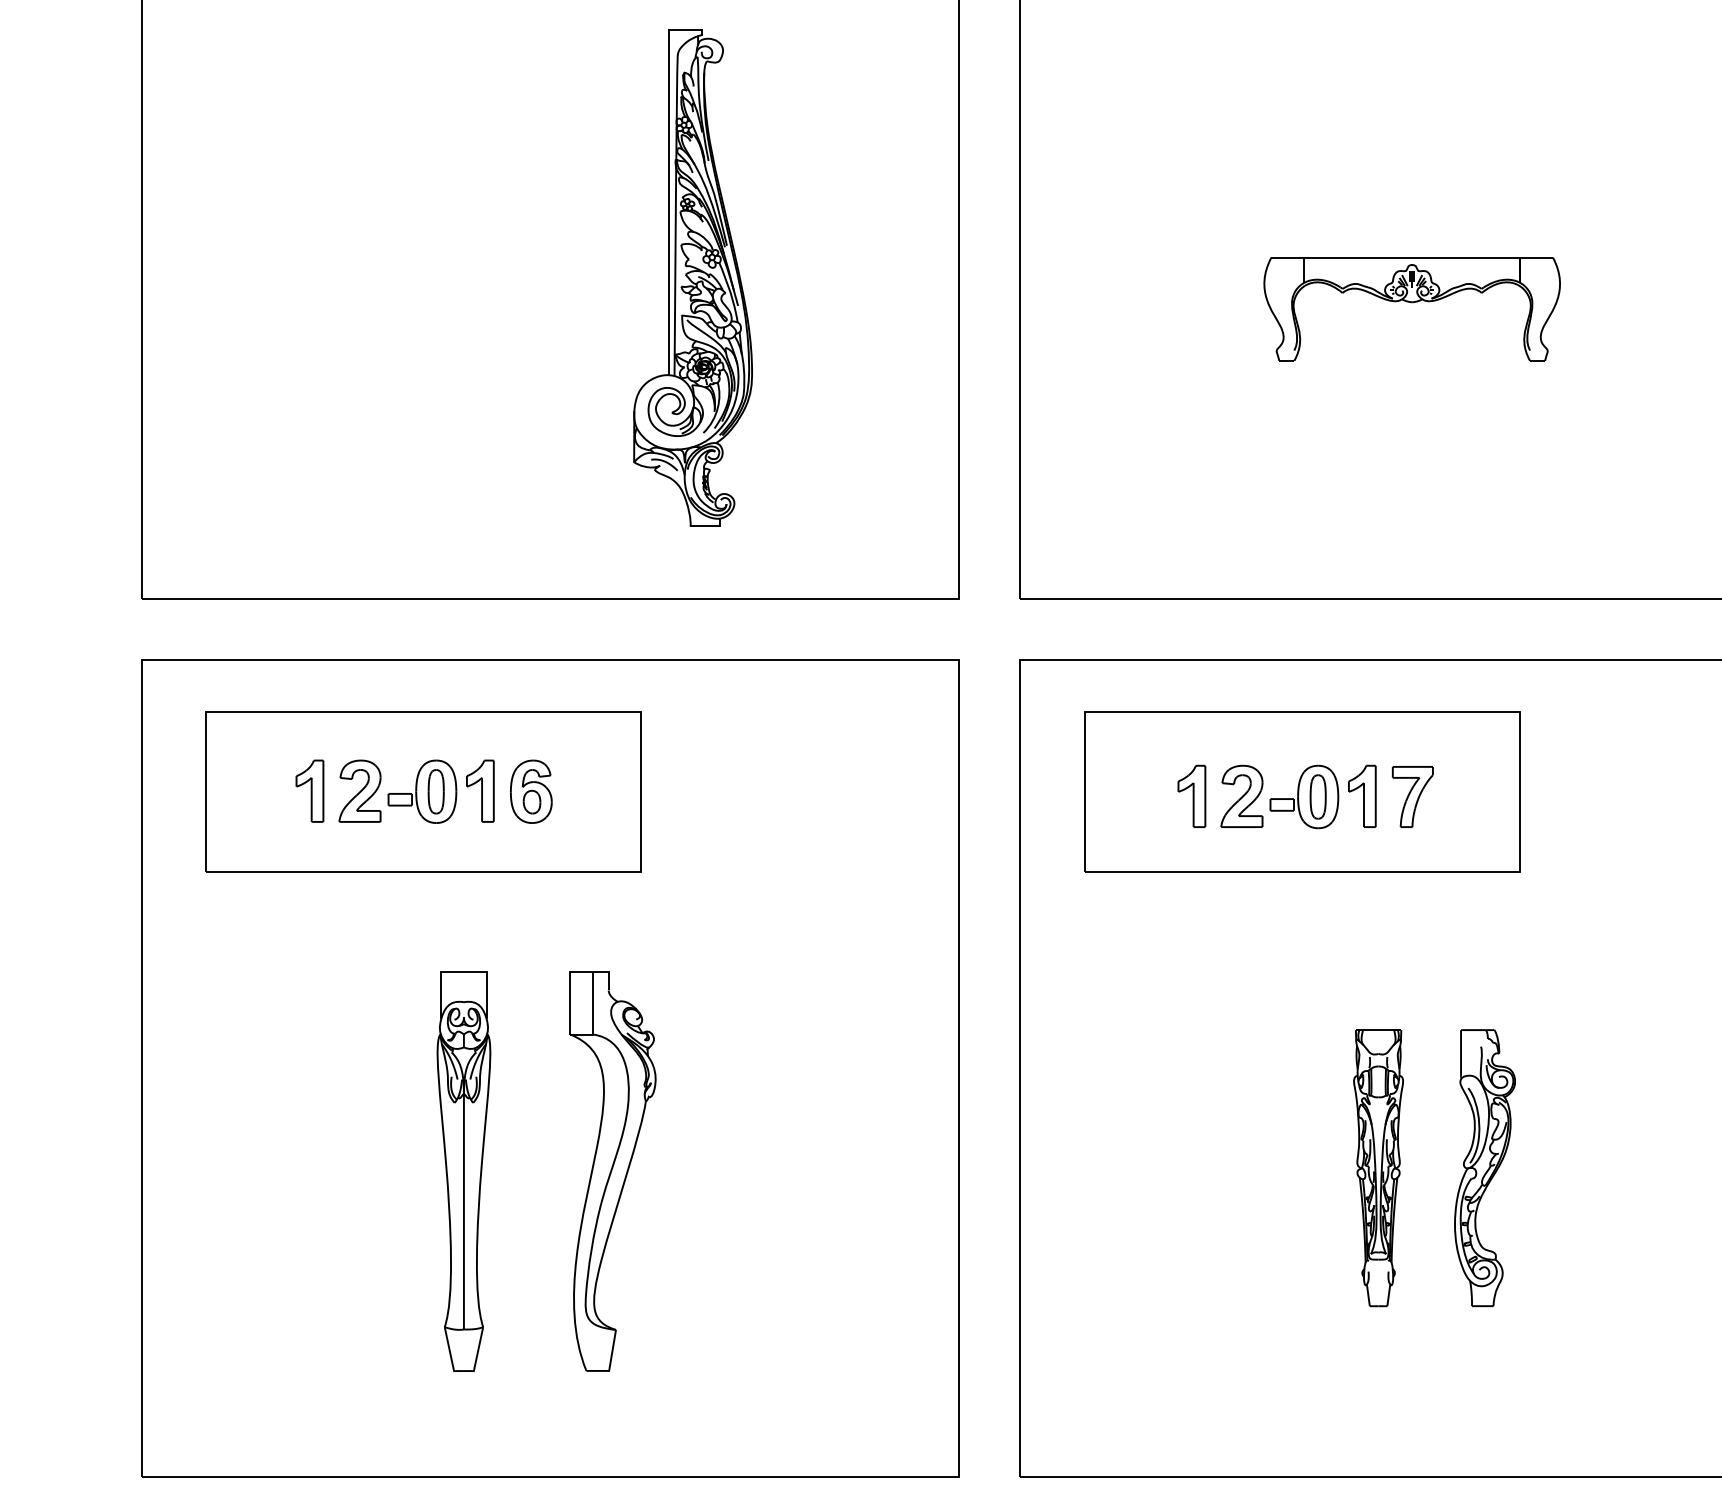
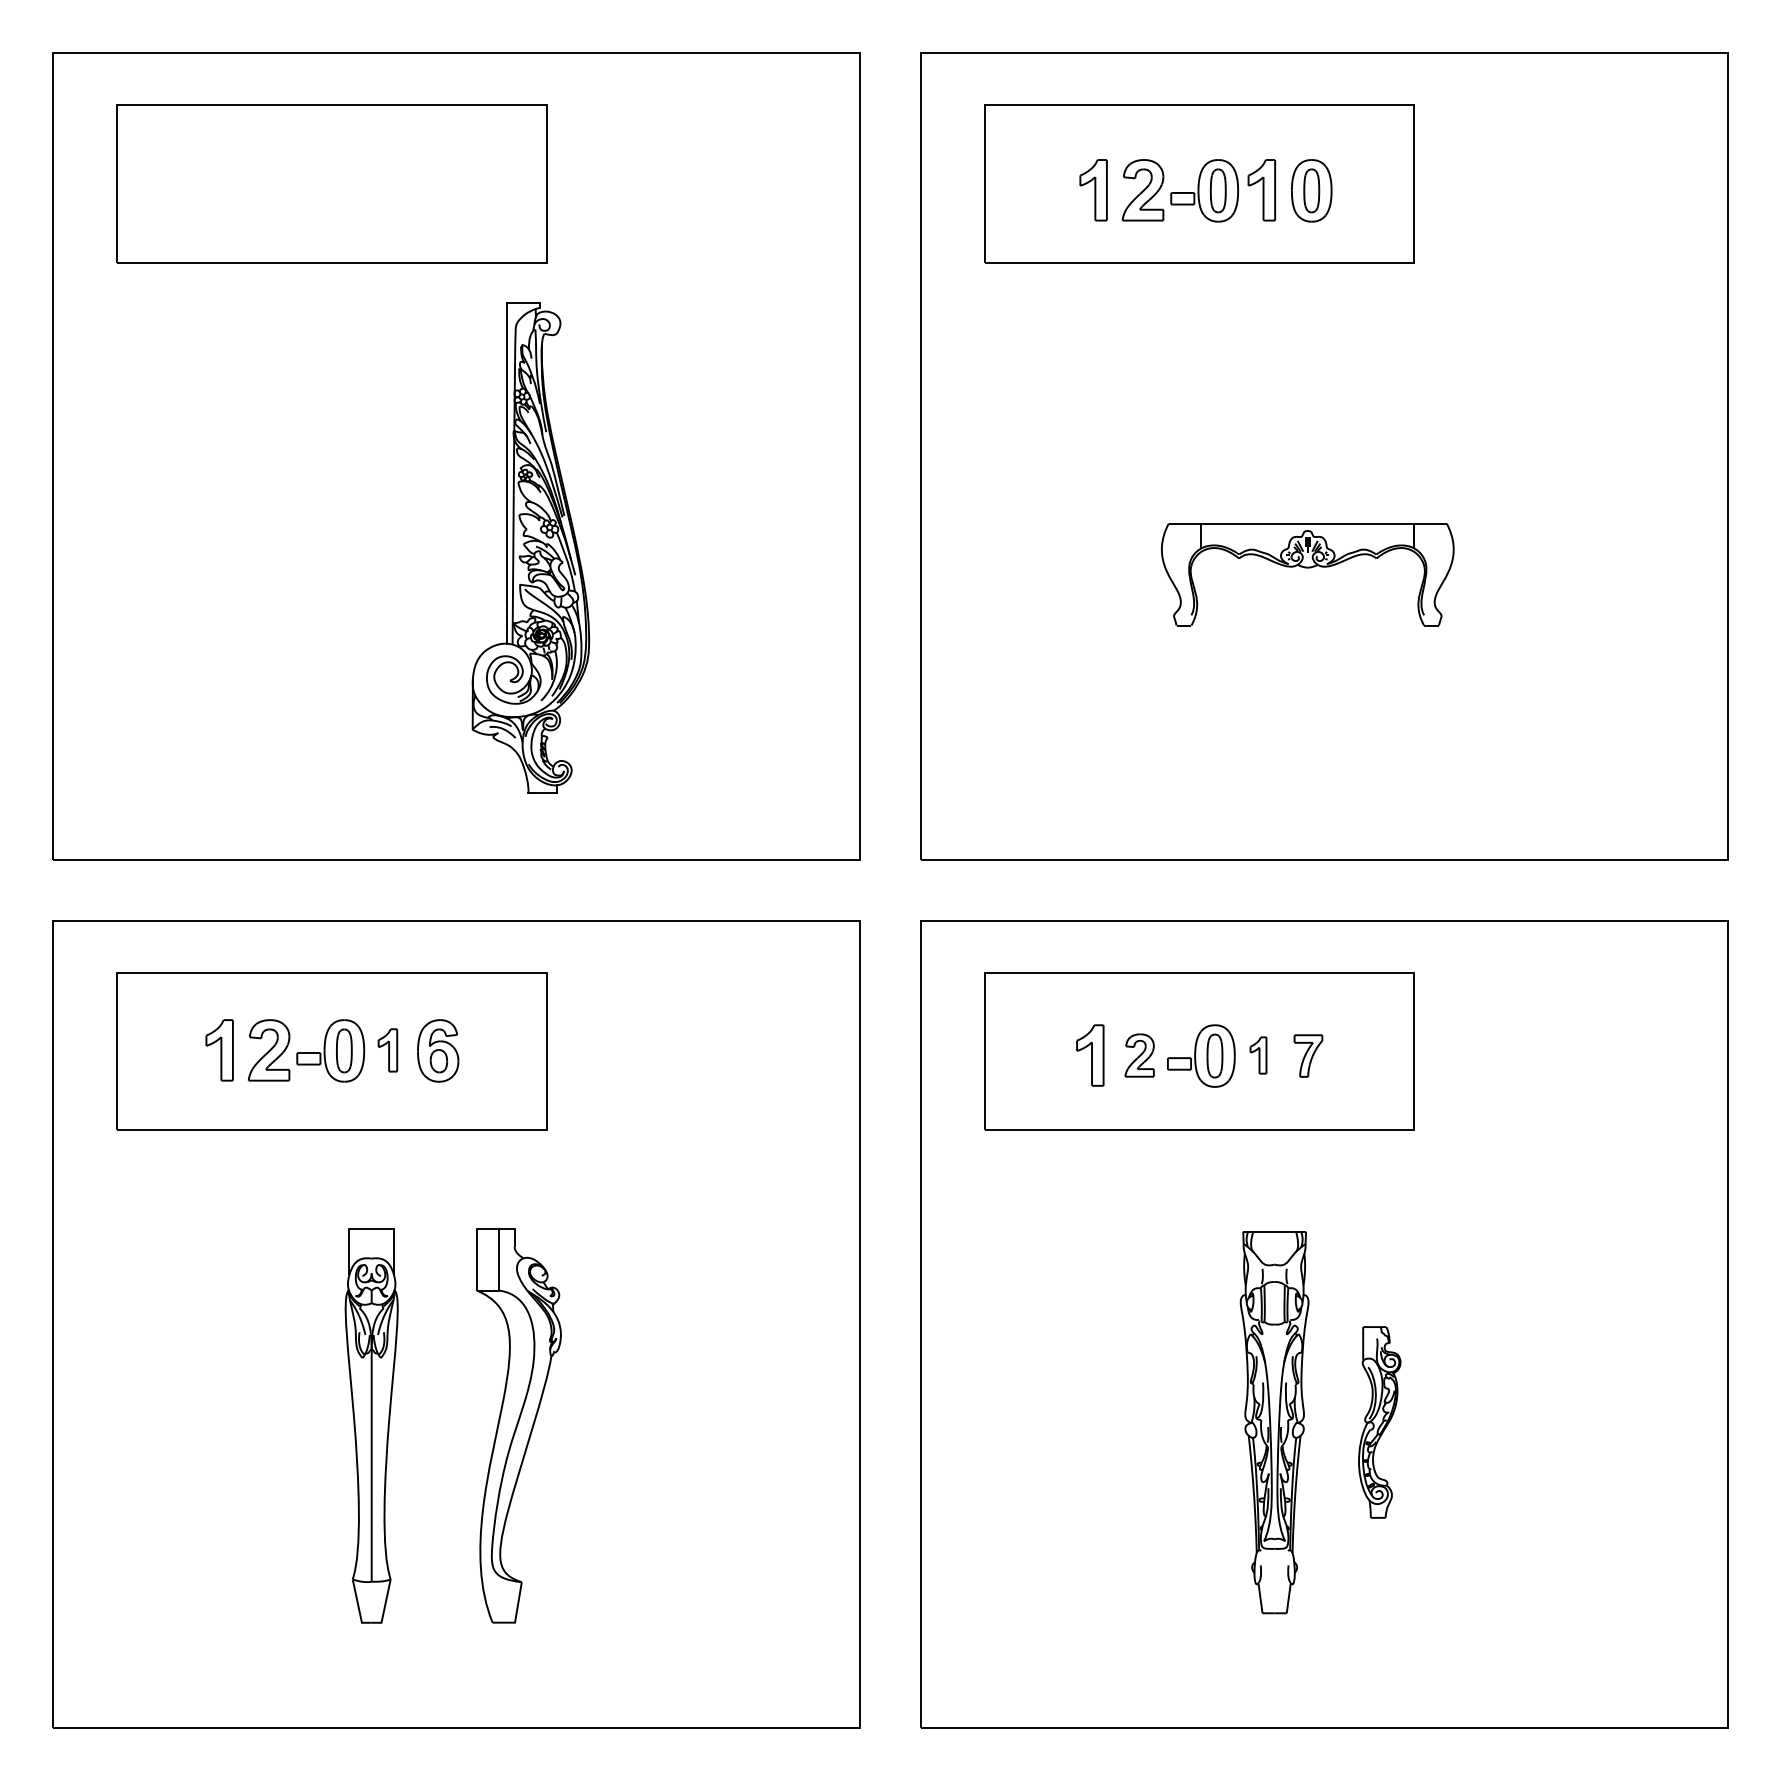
part: (692, 277) -> (530, 547), moved
part: (479, 791) -> (387, 1050), size x0.7
part: (1241, 796) -> (1139, 1055), size x0.7
part: (1362, 796) -> (1258, 1055), size x0.6
part: (1412, 796) -> (1308, 1055), size x0.7
part: (1378, 1168) -> (1274, 1422), size x1.4
part: (1484, 1168) -> (1379, 1422), size x0.7

